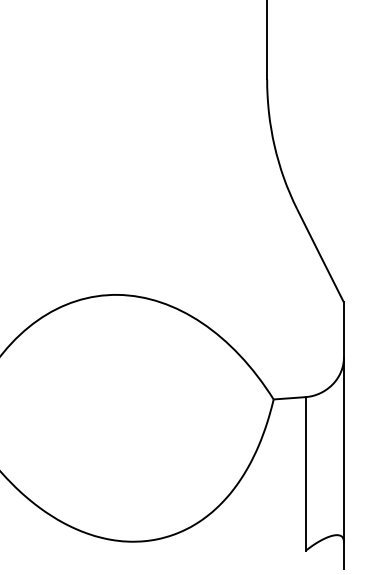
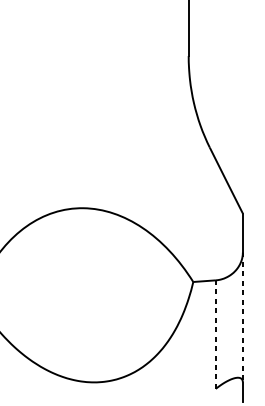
line: (343, 450) -> (242, 318), solid -> dashed
line: (305, 474) -> (215, 334), solid -> dashed

